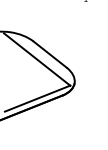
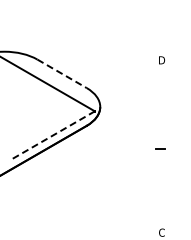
line: (50, 55) -> (62, 74), solid -> dashed
line: (38, 98) -> (54, 134), solid -> dashed

